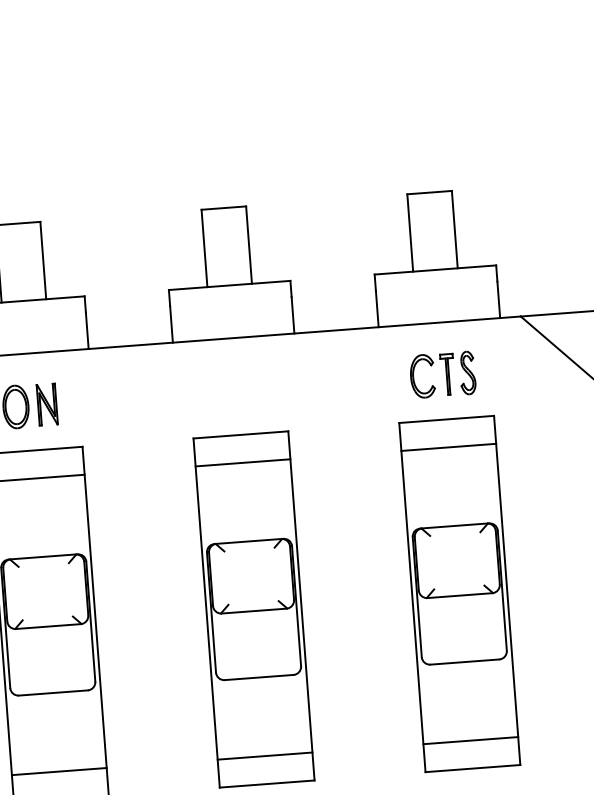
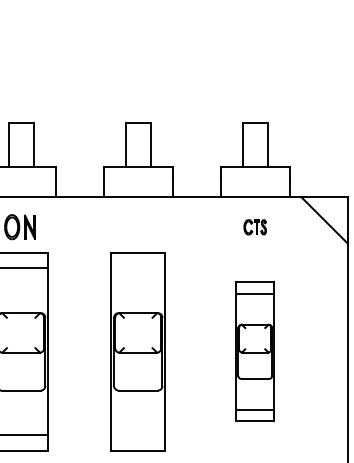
part: (443, 375) -> (255, 227), size x0.6
line: (243, 462) -> (138, 268), removed
part: (458, 593) -> (254, 351), size x0.7
line: (265, 756) -> (138, 435), removed

